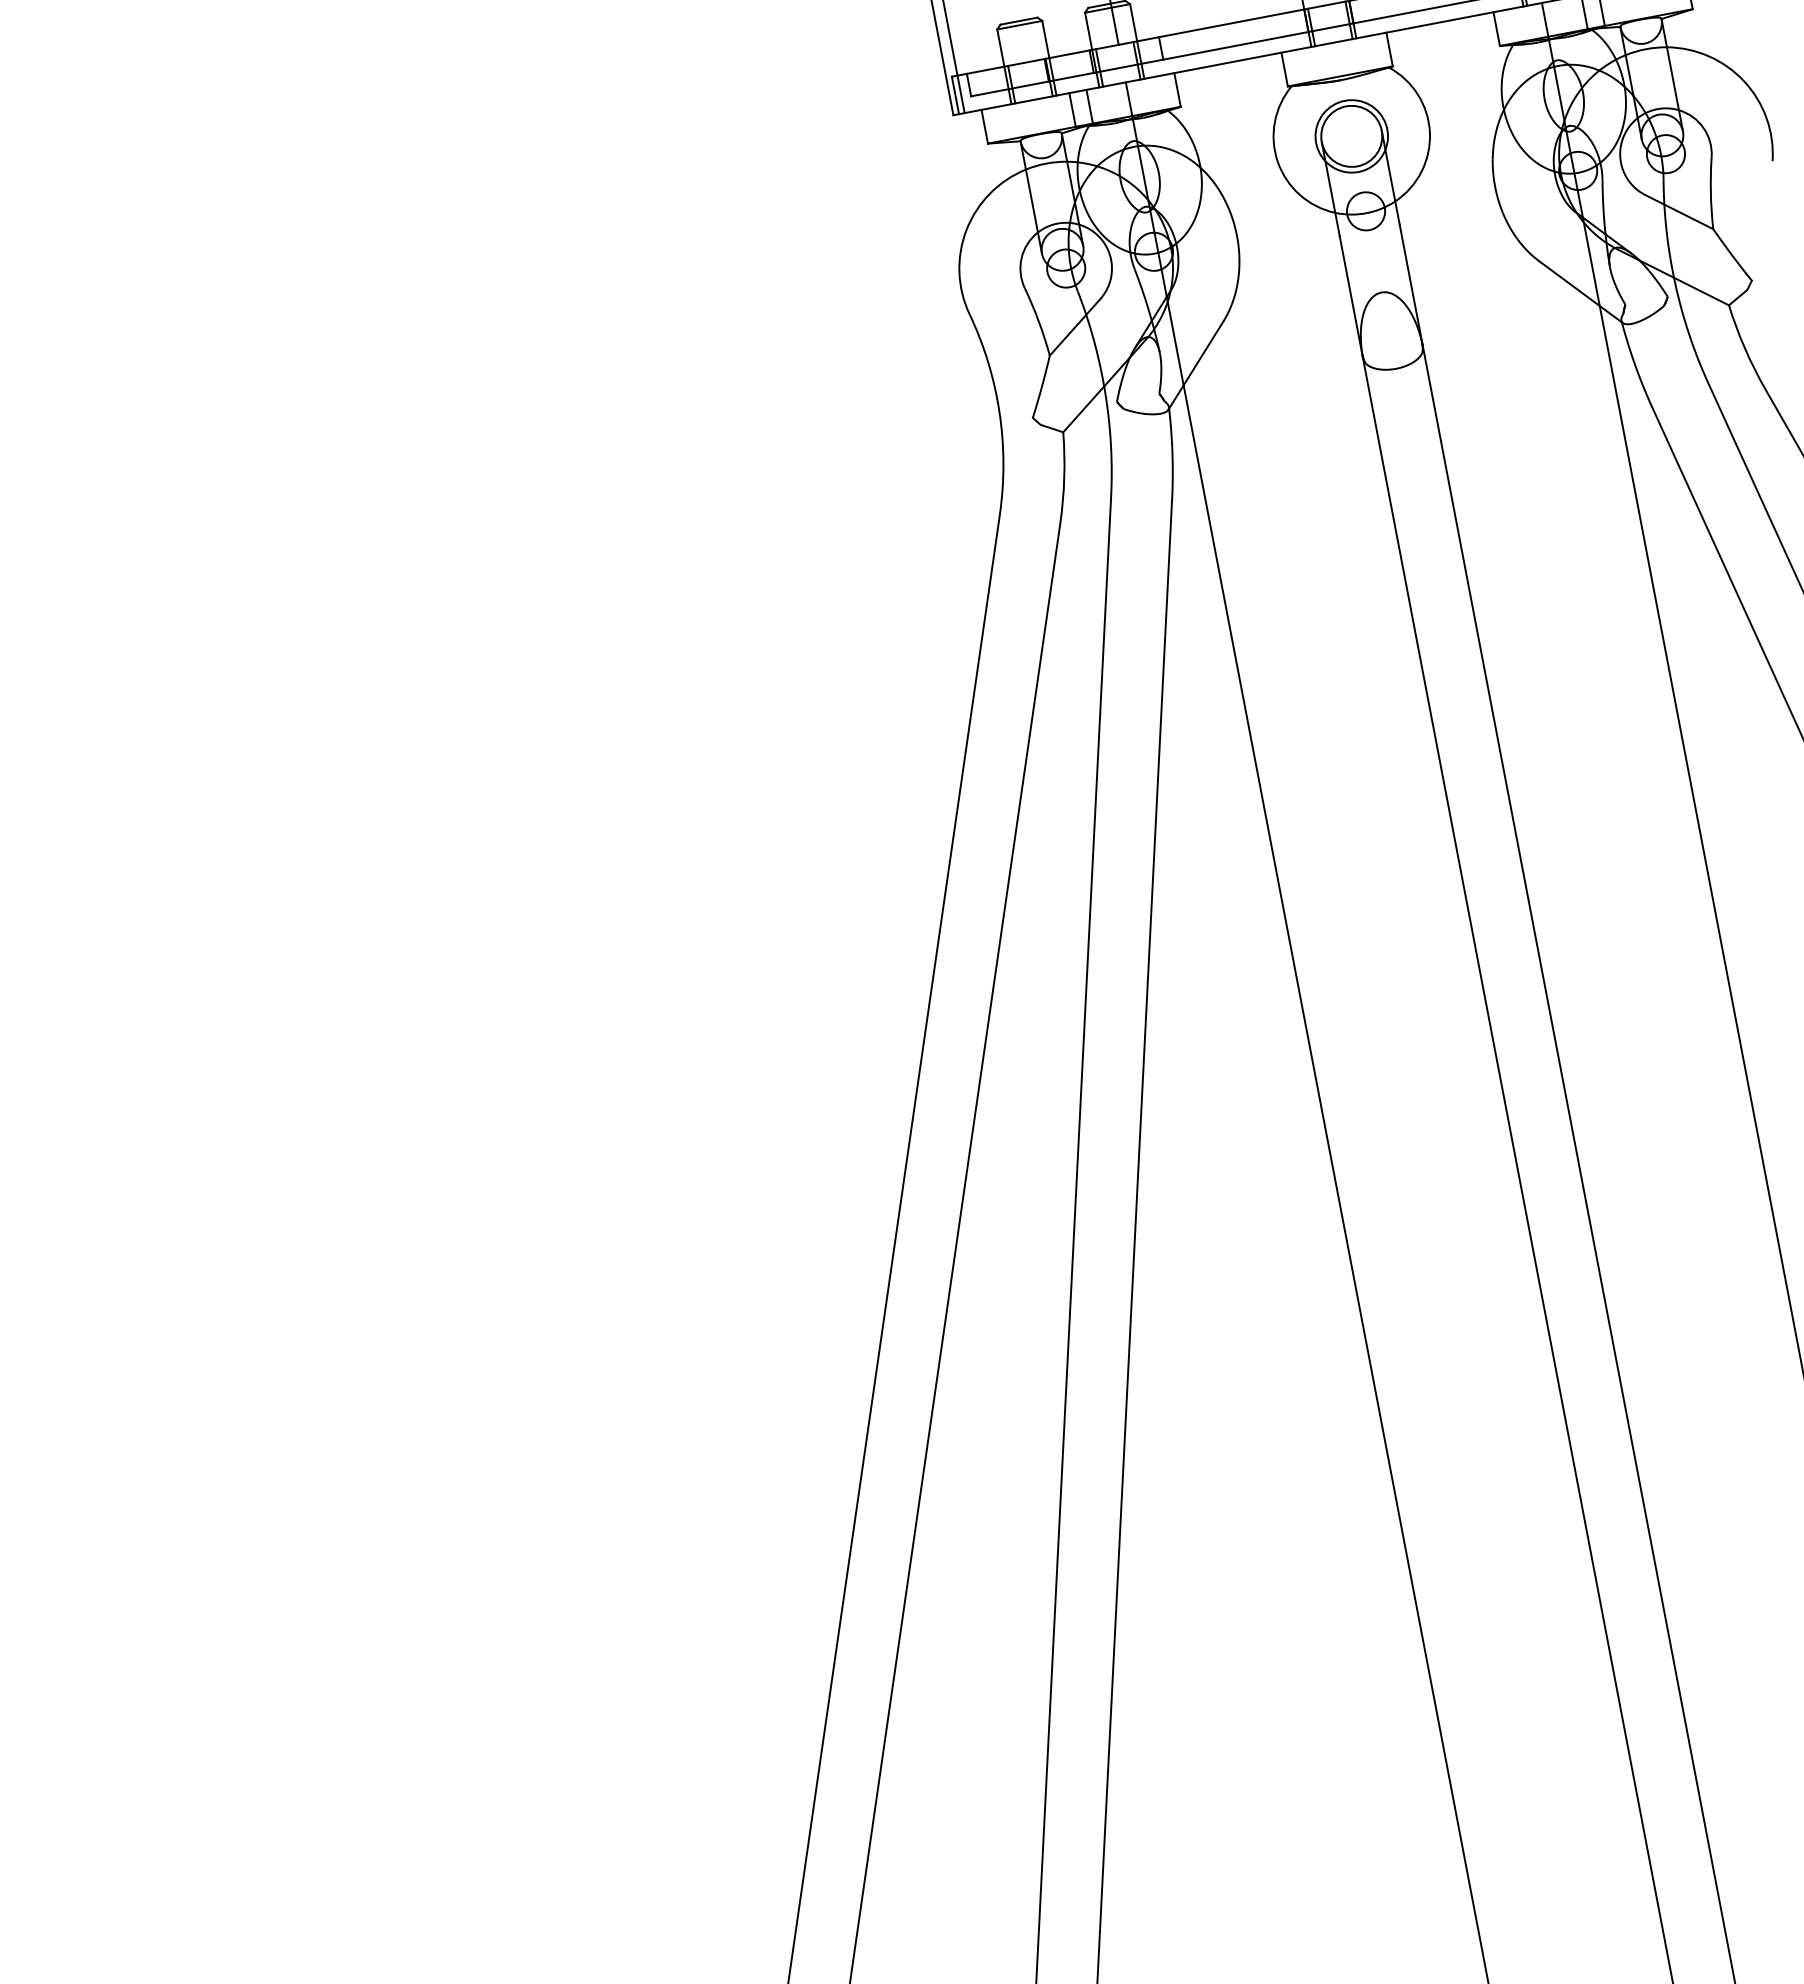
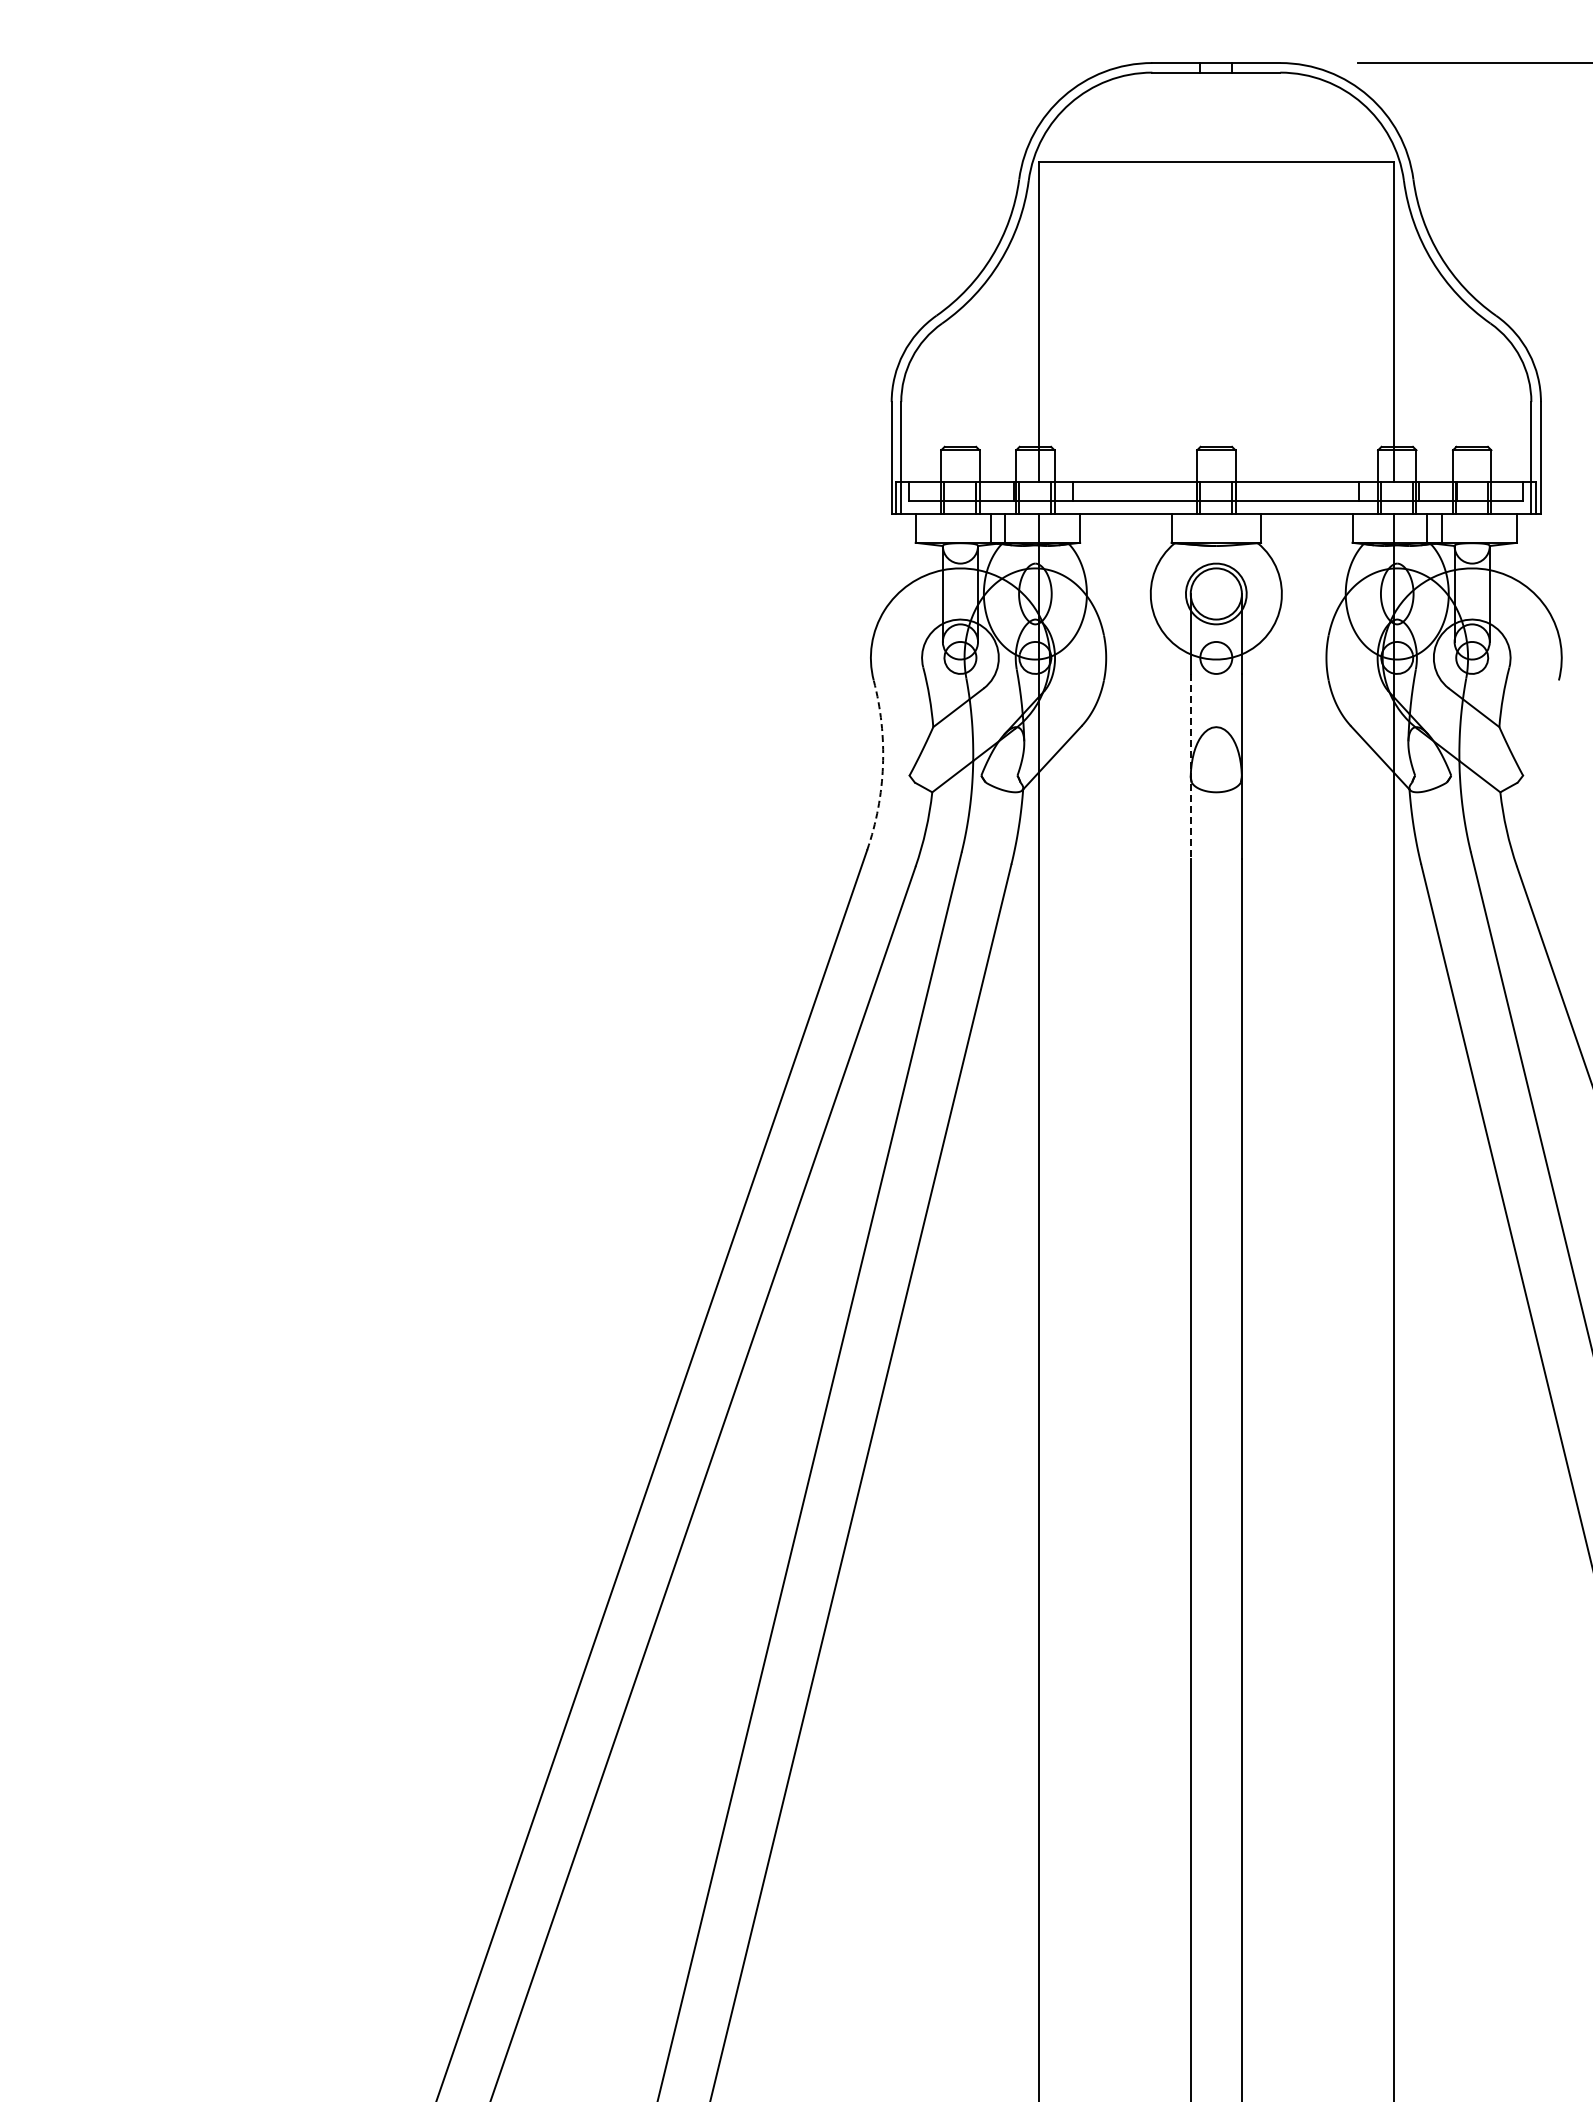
line: (1360, 344) -> (1190, 766), solid -> dashed
arc: (998, 412) -> (882, 765), solid -> dashed

